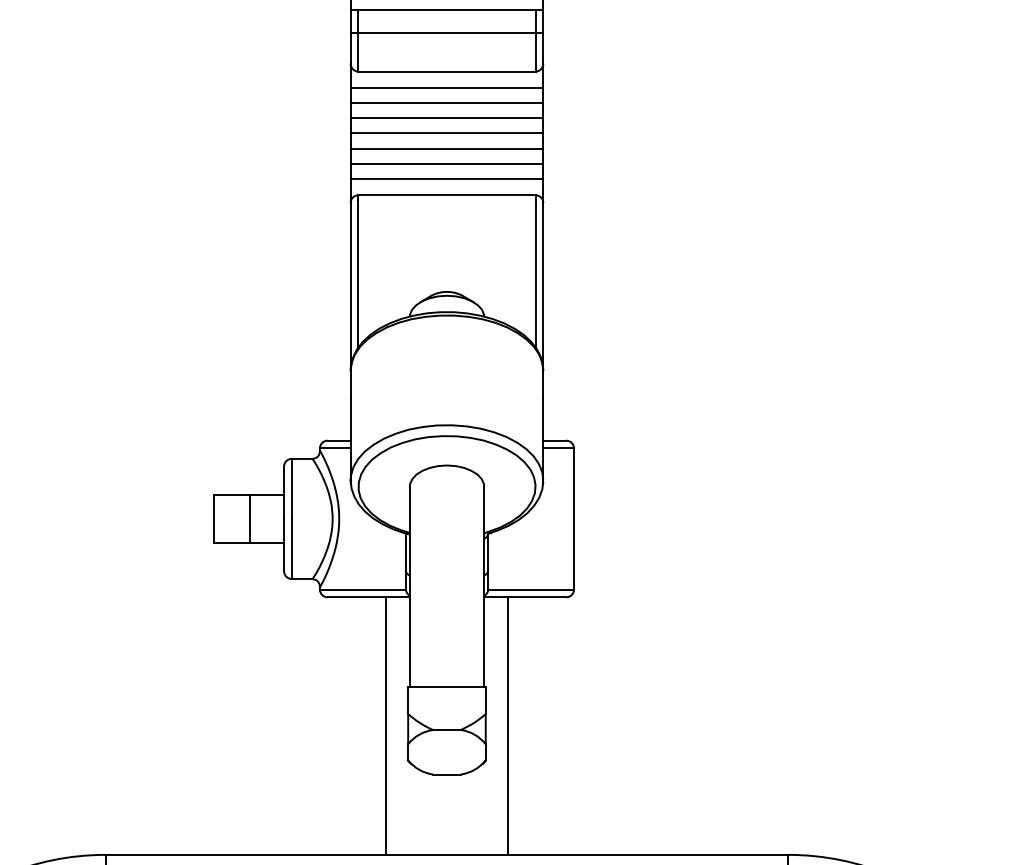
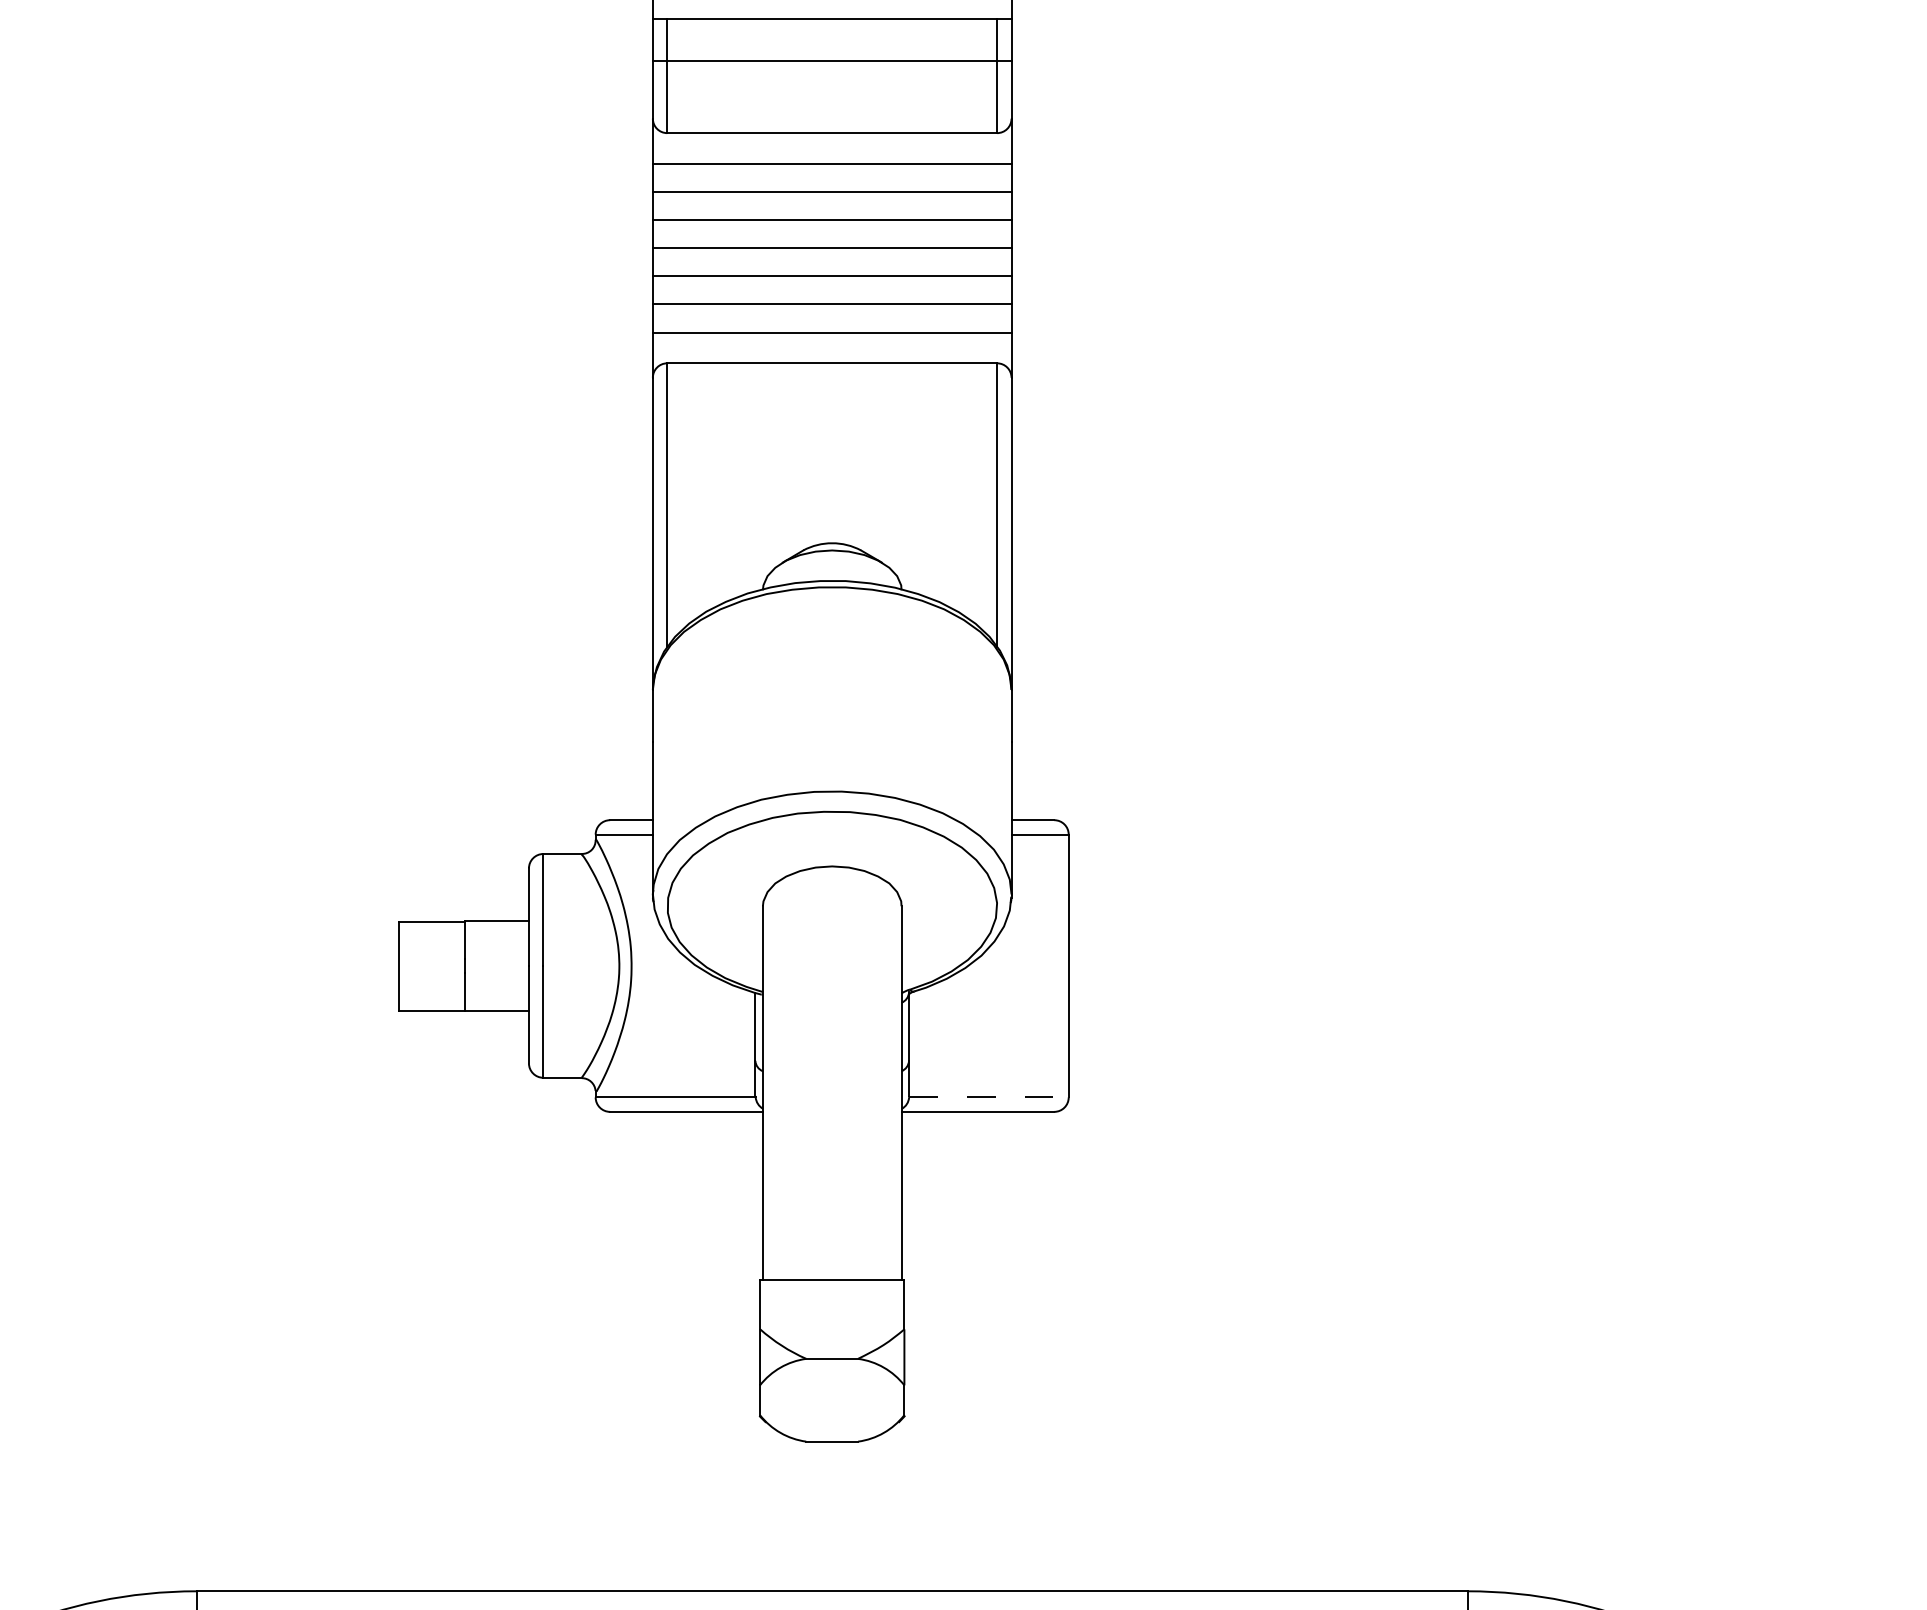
line: (531, 589) -> (989, 1097), solid -> dashed
line: (385, 725) -> (717, 1350), removed
line: (508, 725) -> (946, 1350), removed

